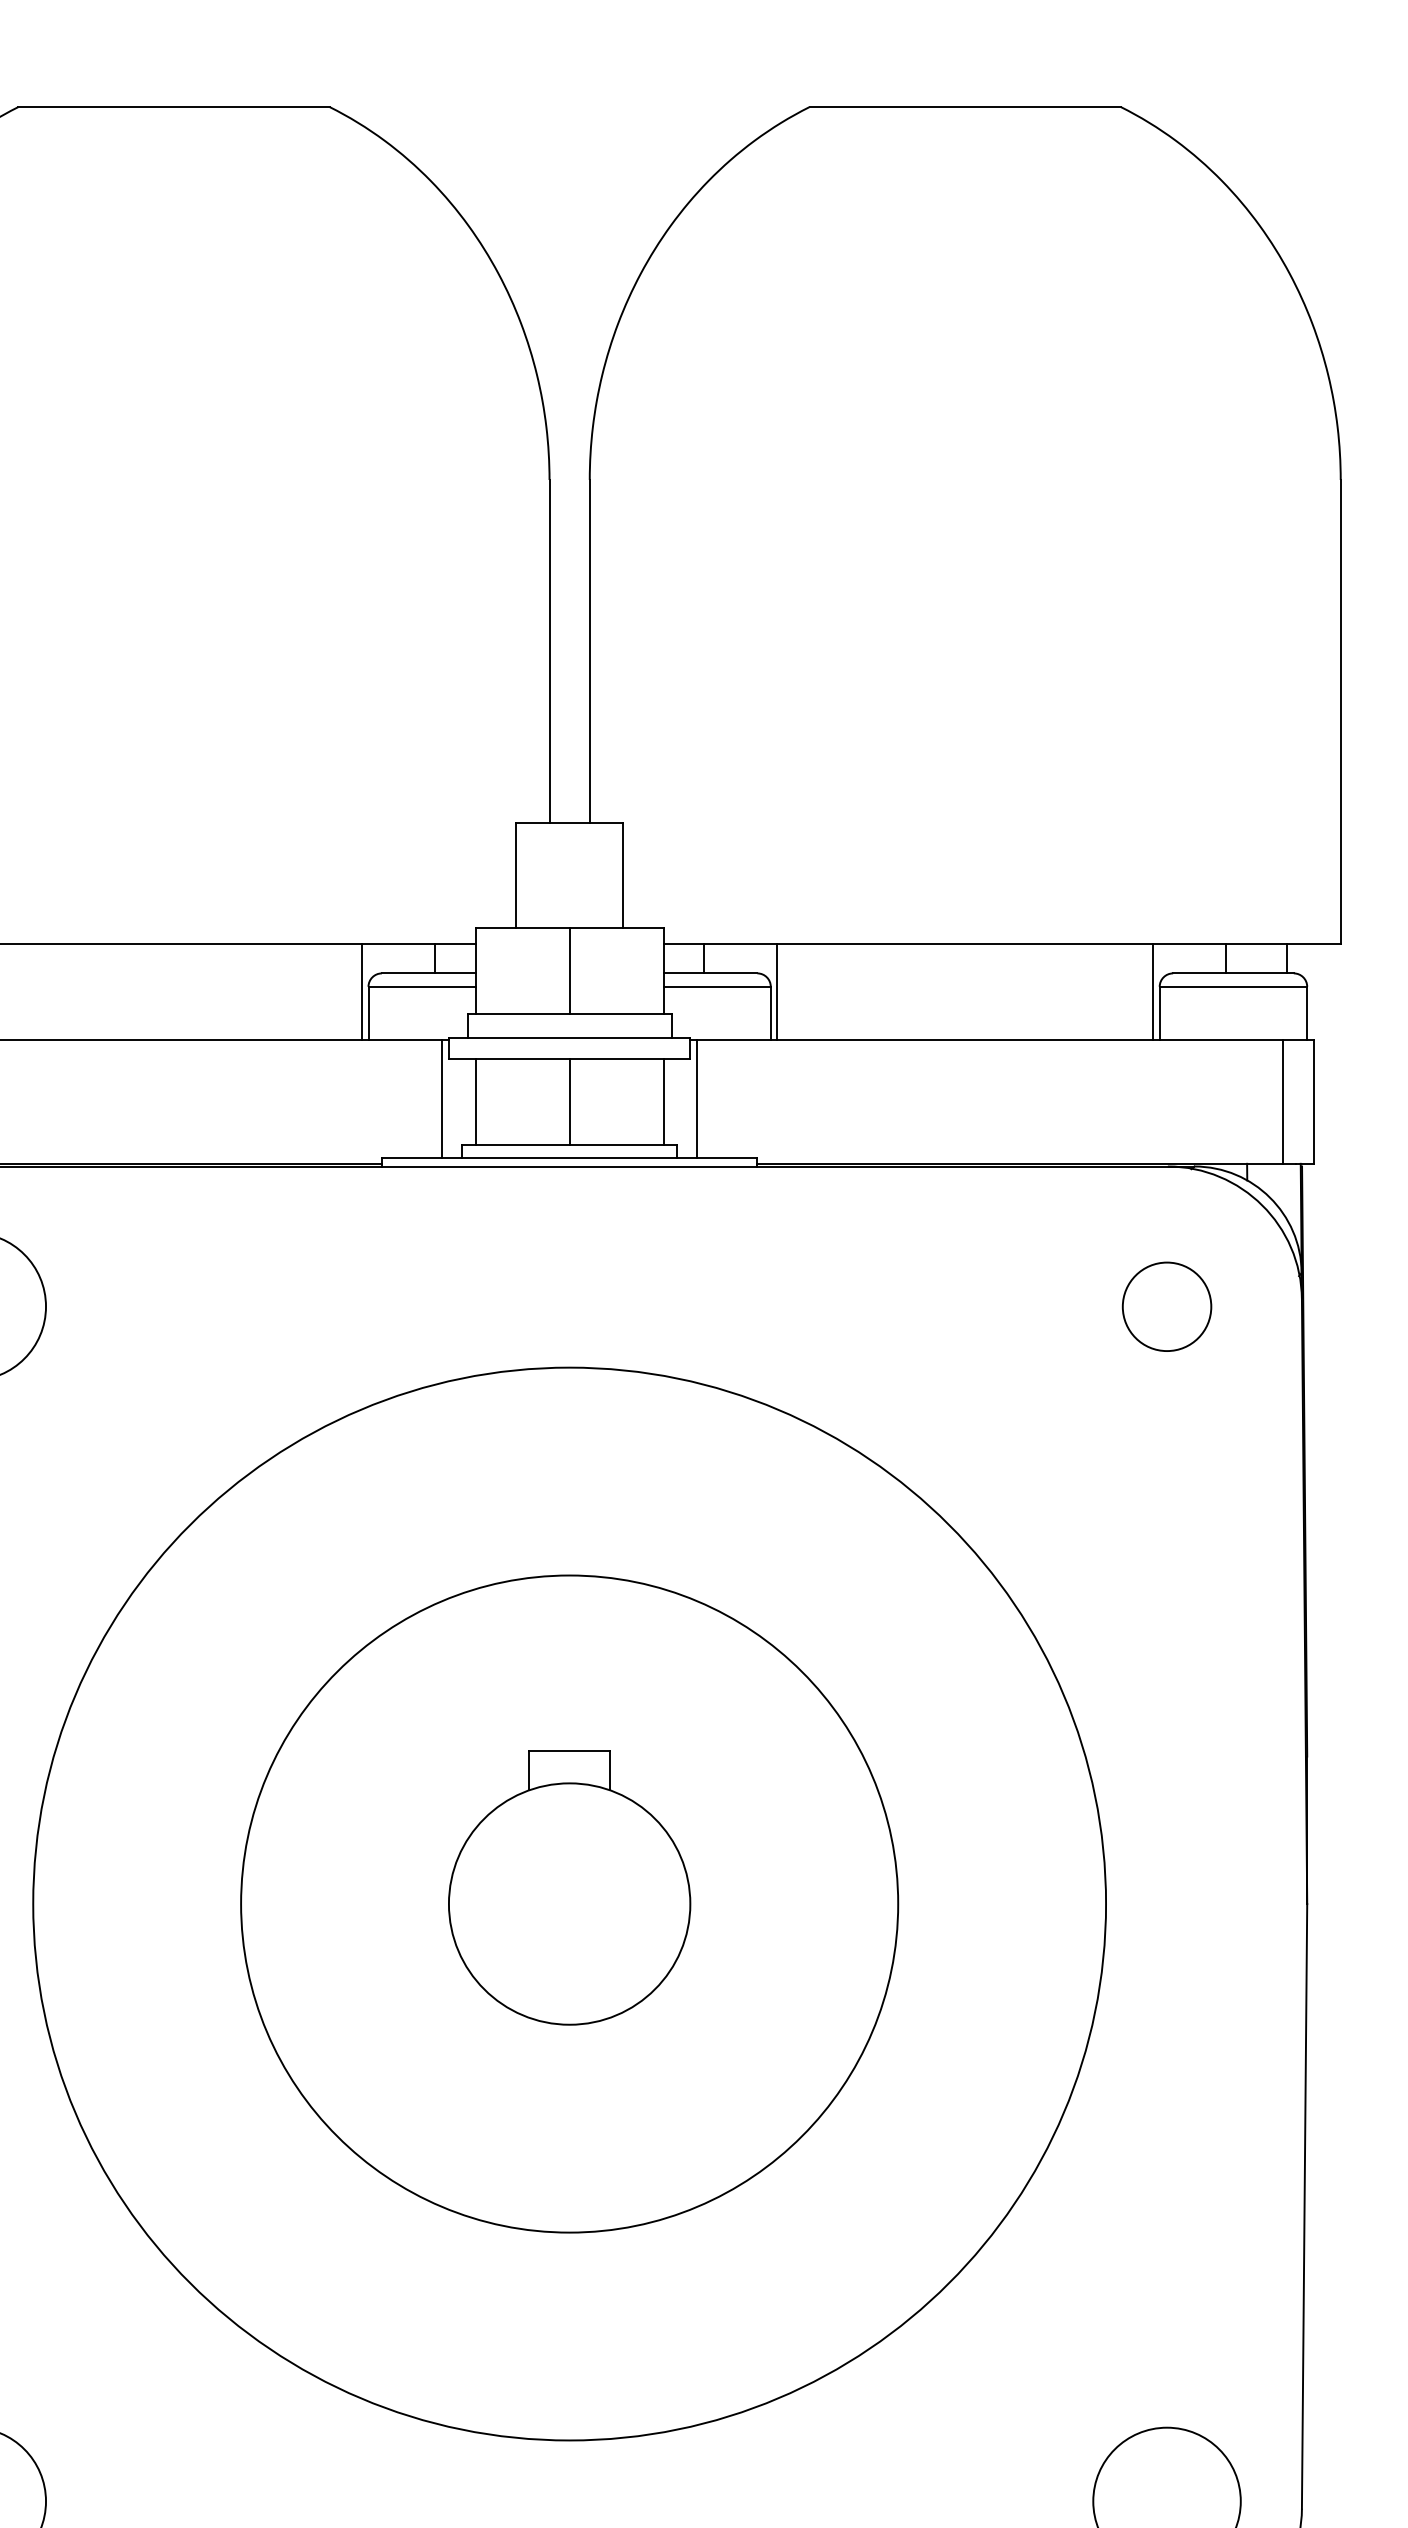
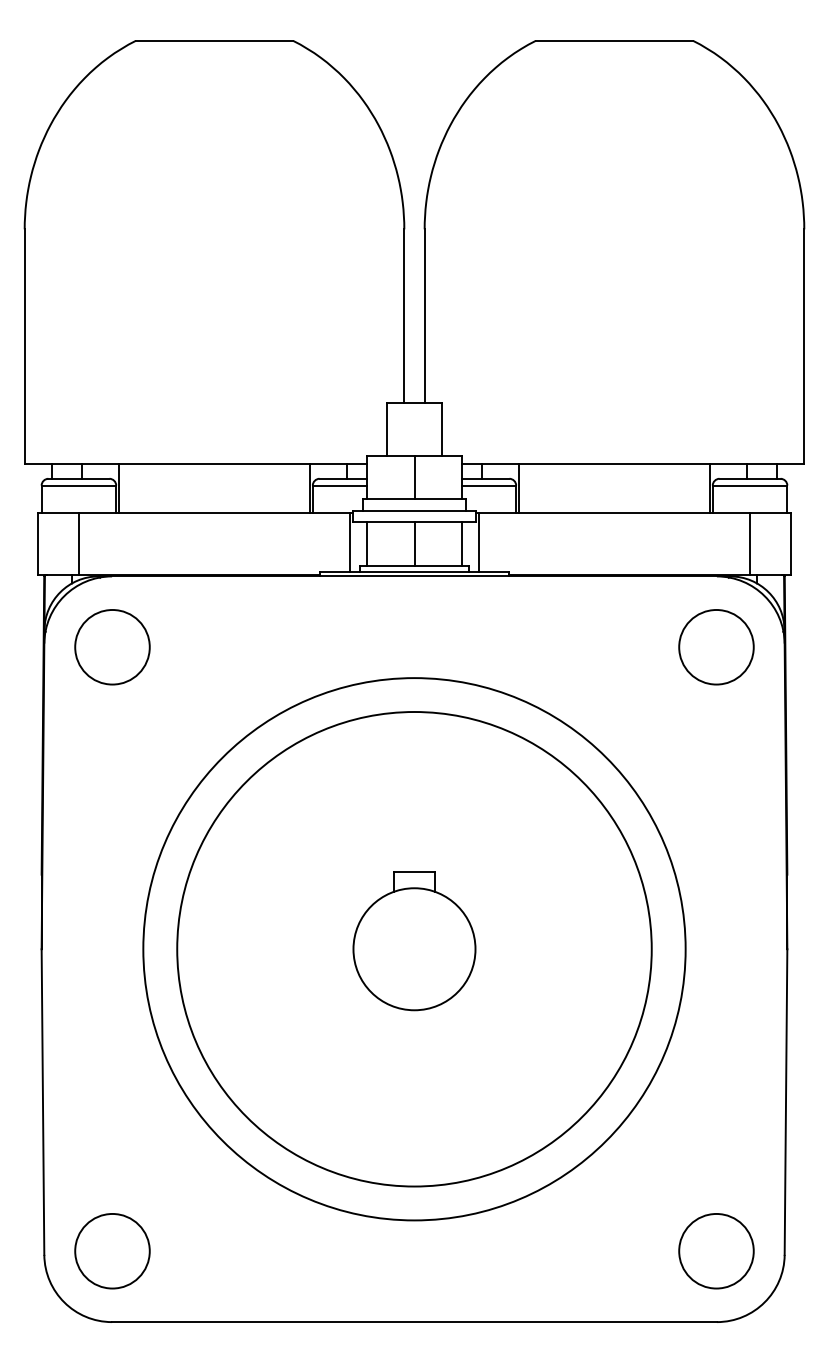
line: (1283, 1101) -> (750, 543), moved
circle: (1167, 1307) -> (716, 647), size x1.67
circle: (569, 1904) -> (414, 949), size x1.43

